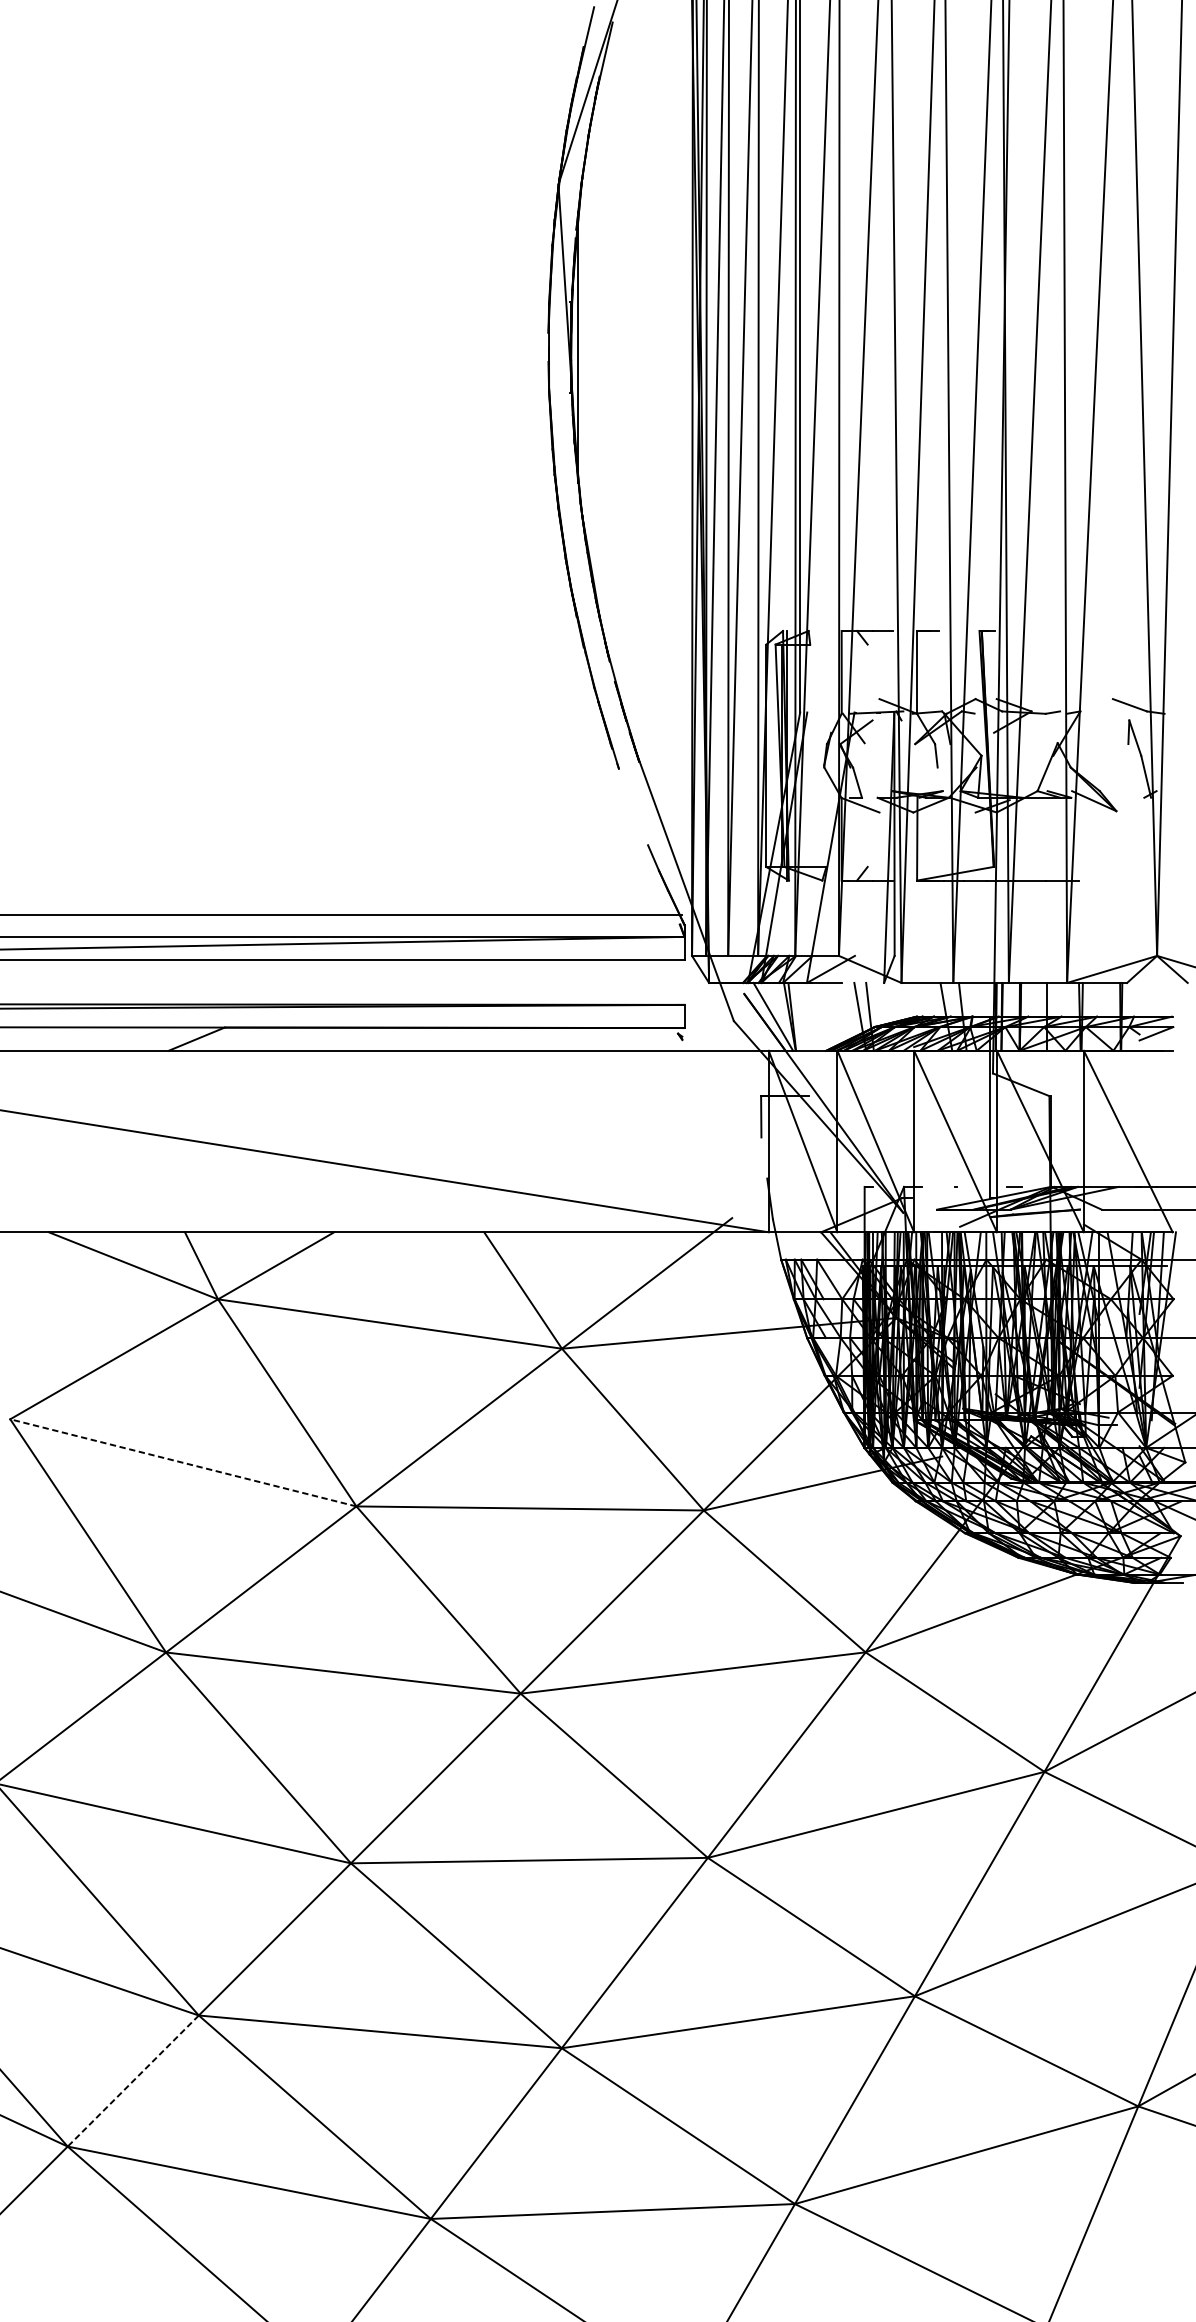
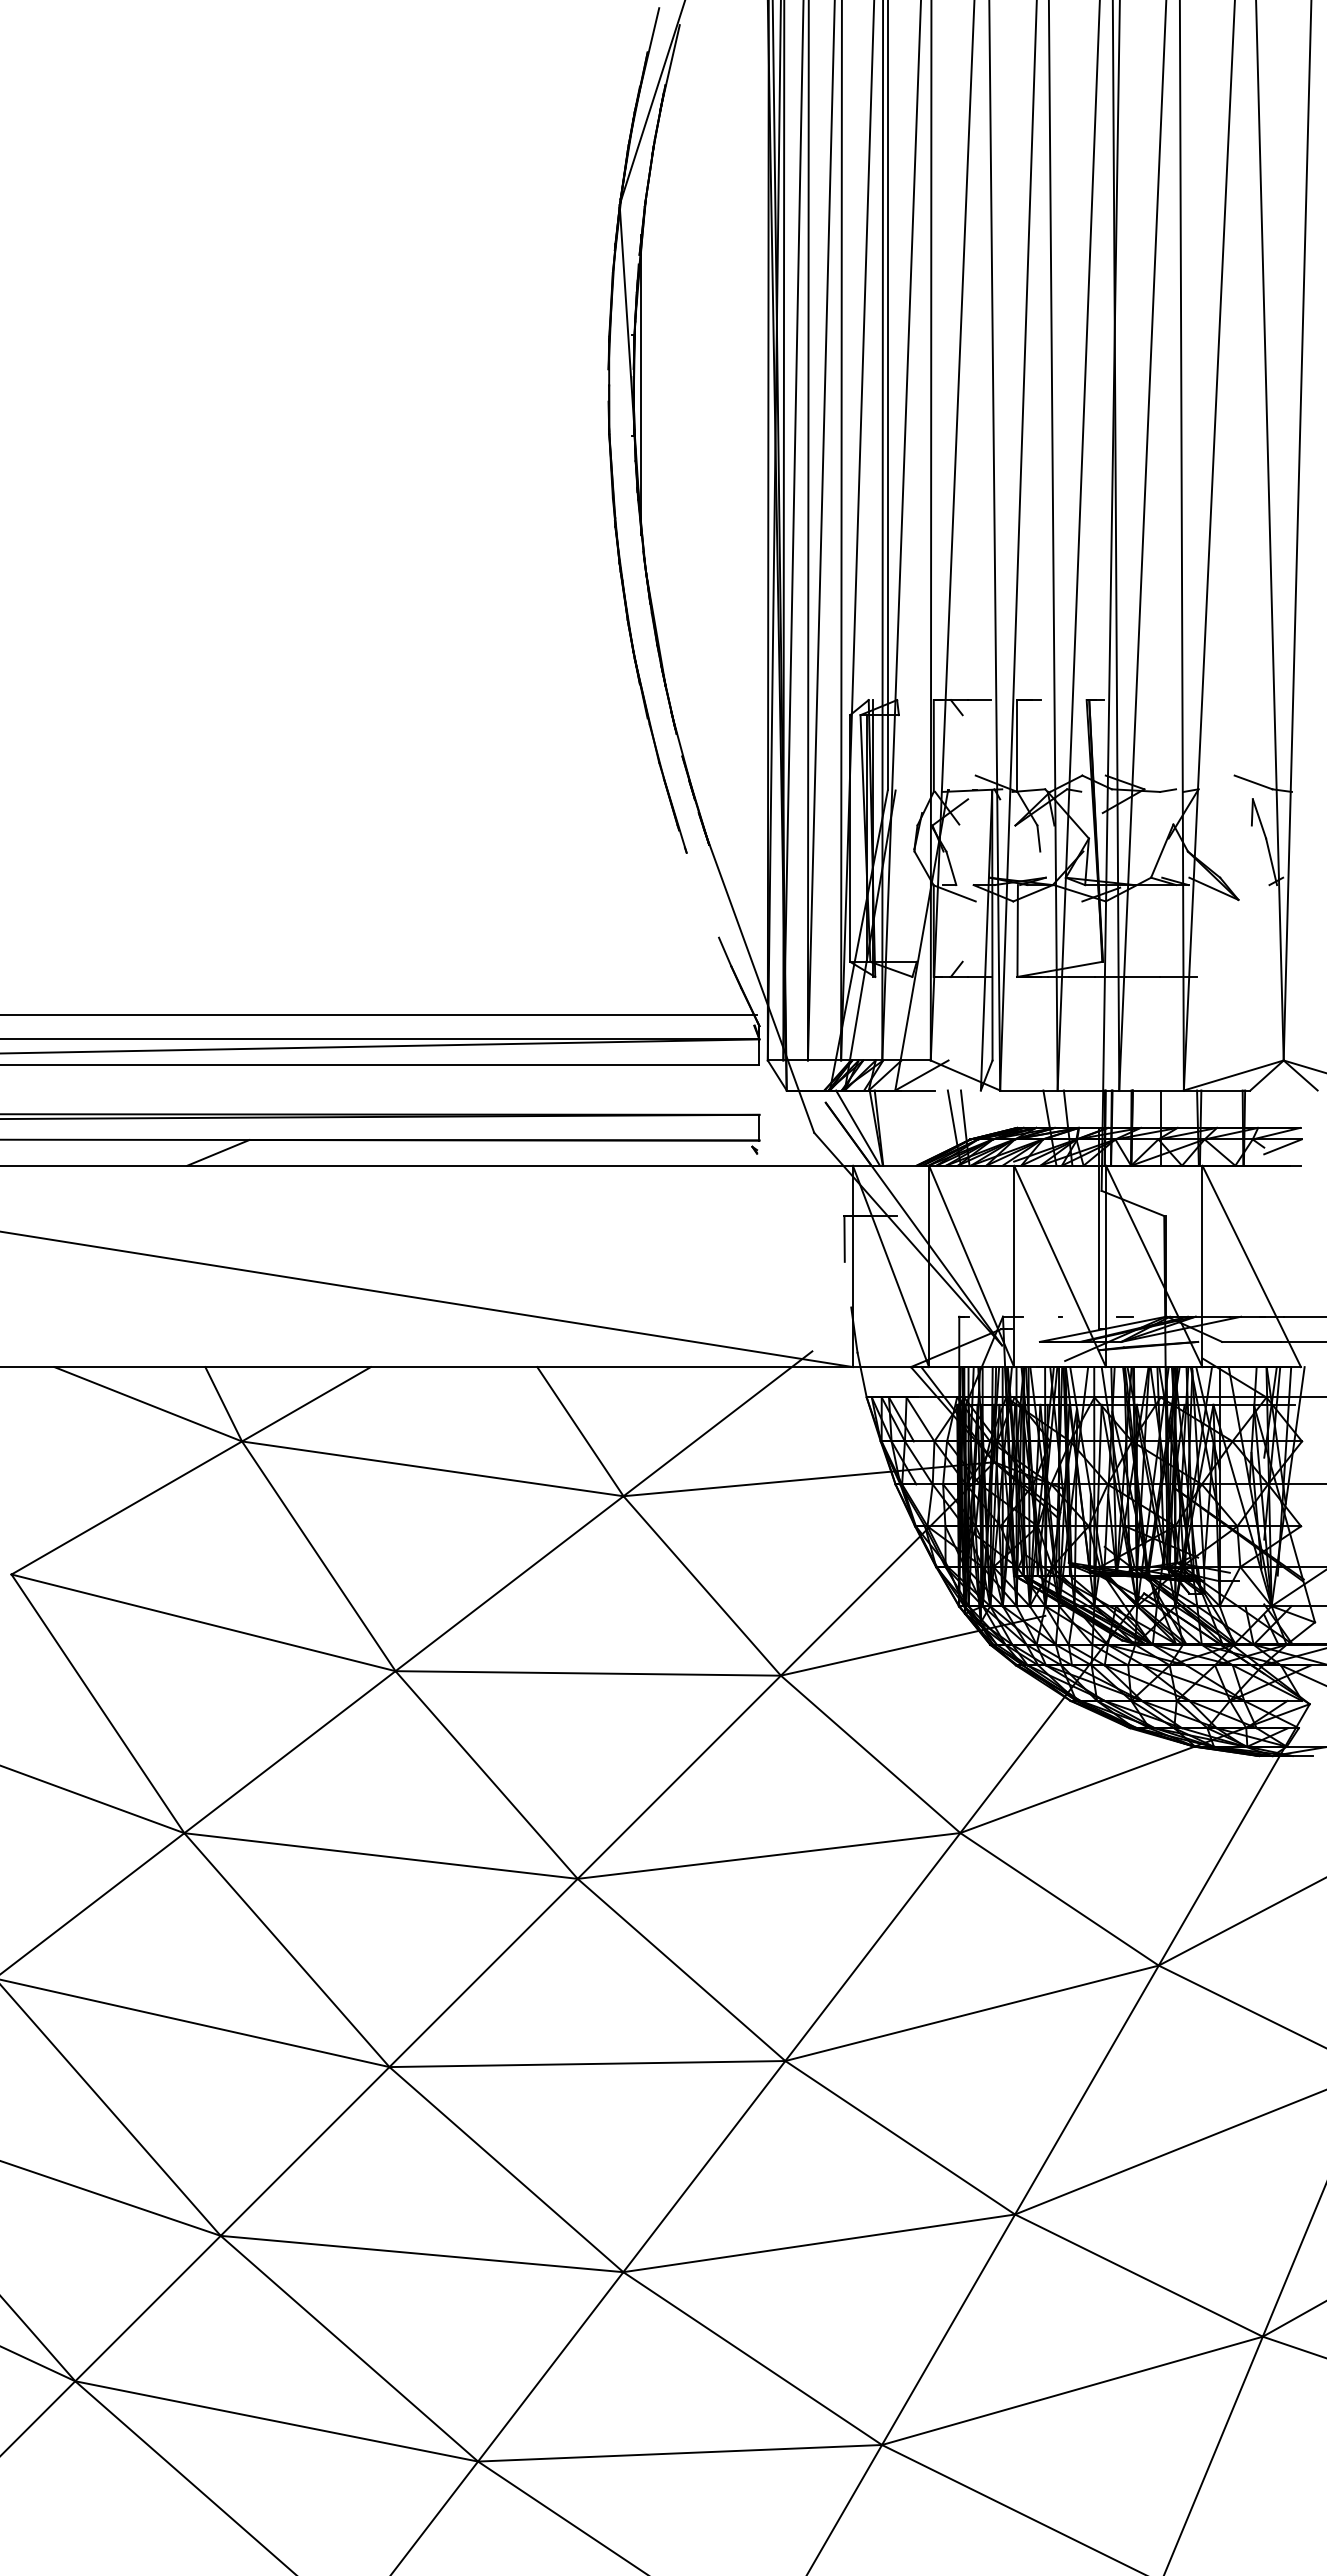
line: (183, 1462) -> (203, 1622), dashed -> solid
line: (133, 2080) -> (148, 2308), dashed -> solid

